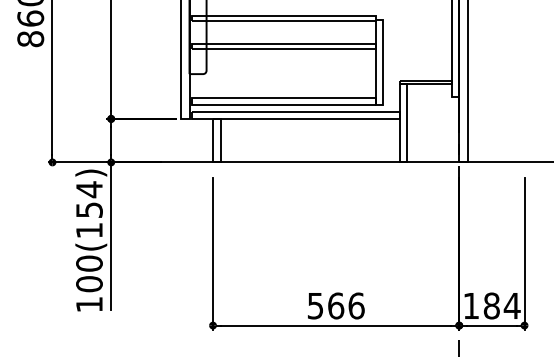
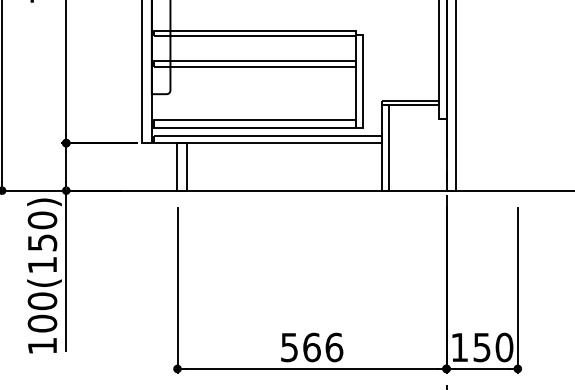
text: (89, 189) -> (42, 220), 100(154) -> 100(150)
text: (501, 305) -> (492, 346), 184 -> 150

